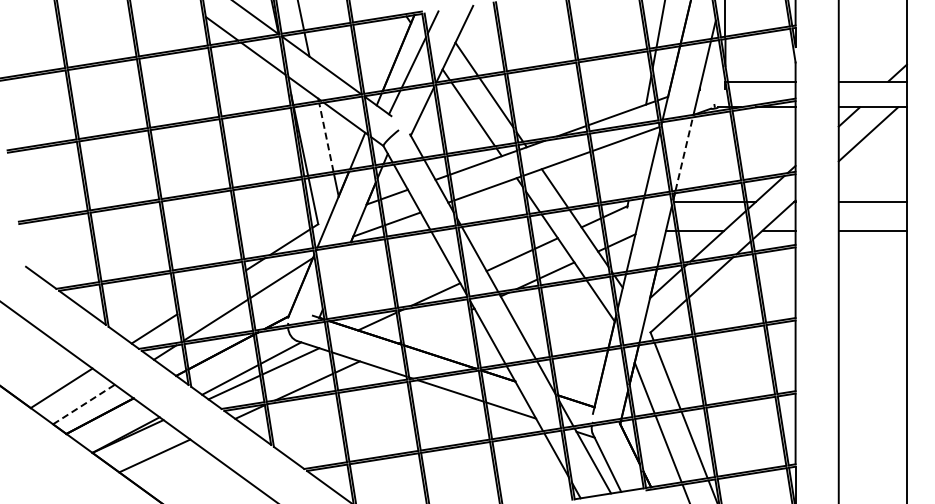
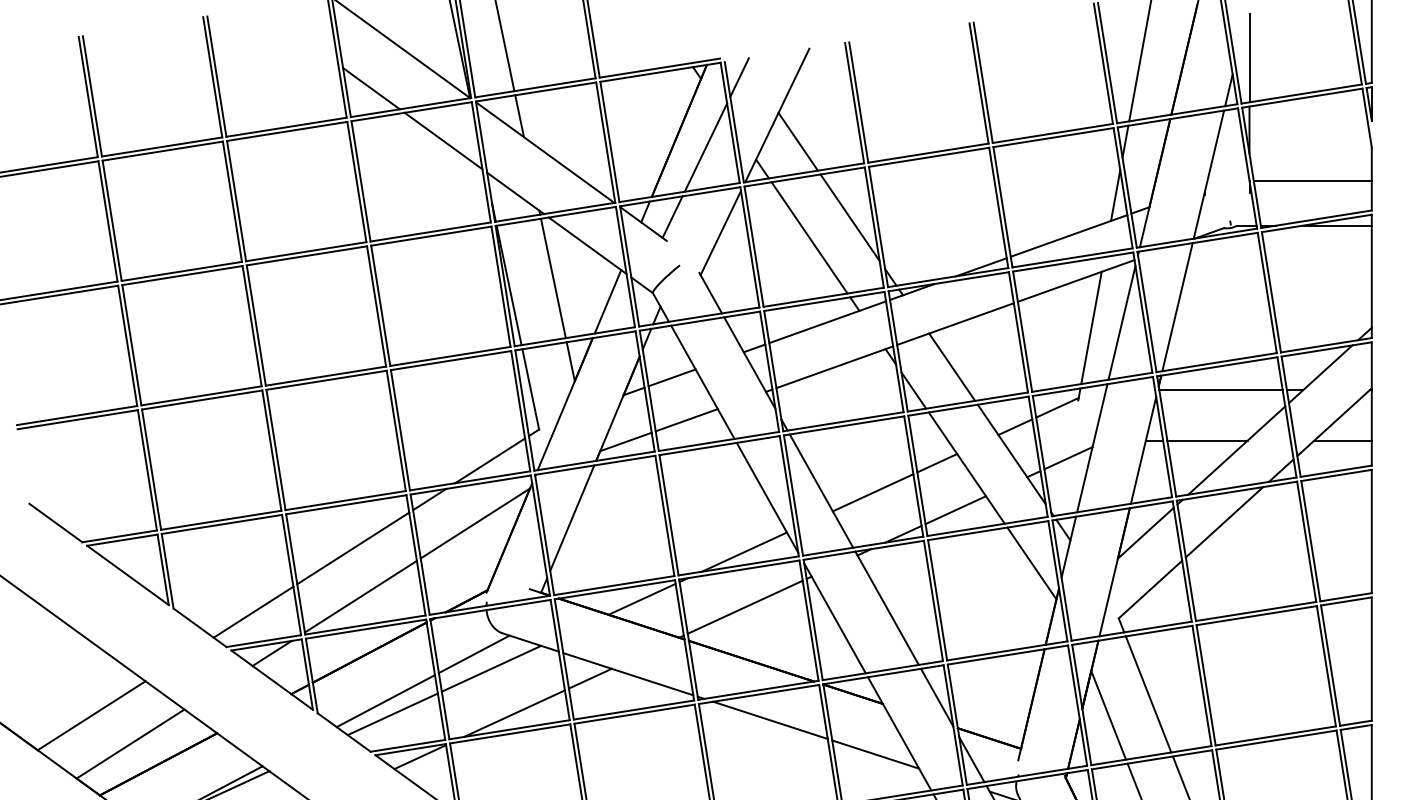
line: (326, 137) -> (553, 278), dashed -> solid
line: (684, 154) -> (1178, 307), dashed -> solid
line: (634, 165) -> (1090, 327), added
line: (336, 274) -> (570, 517), added
line: (211, 291) -> (352, 546), added
line: (436, 325) -> (745, 606), added
line: (84, 404) -> (131, 743), dashed -> solid

